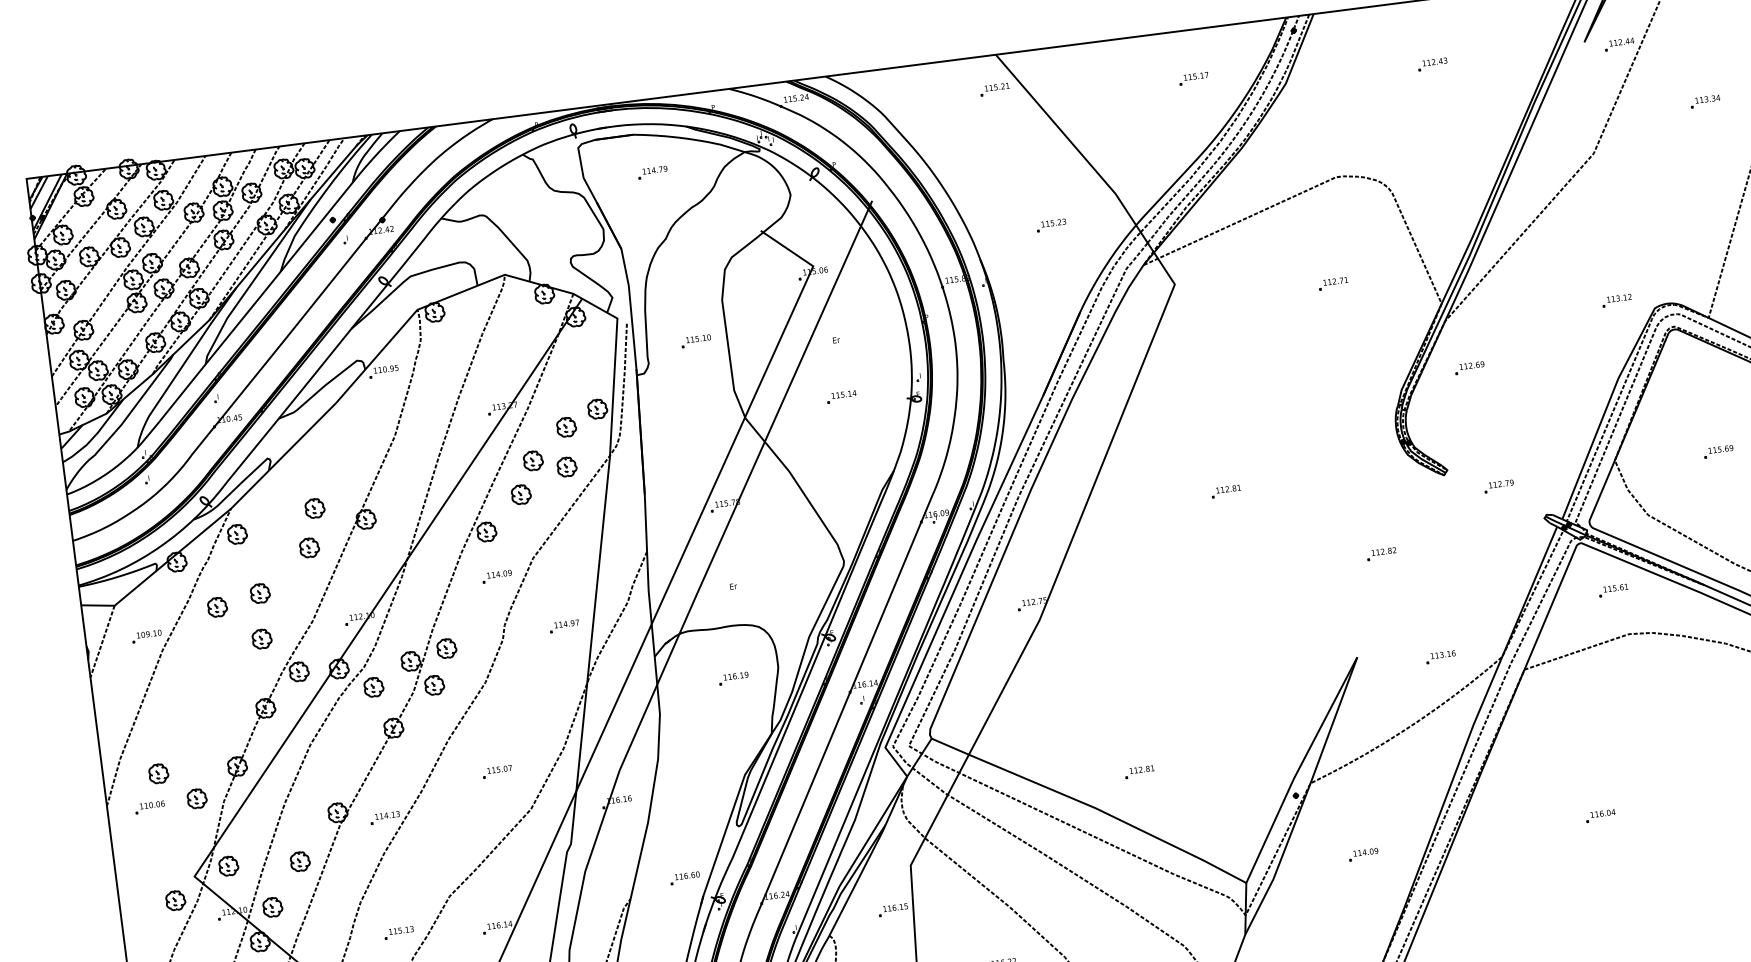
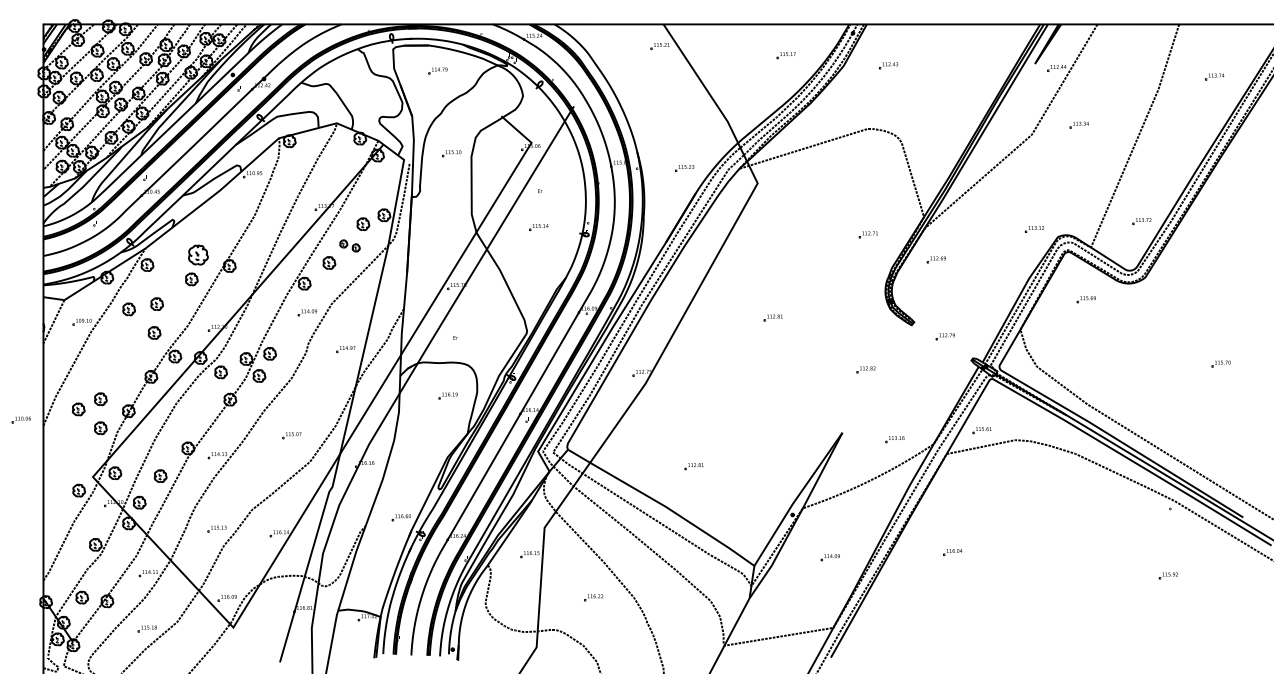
part: (1432, 64) -> (888, 65), moved
part: (1703, 100) -> (1078, 124), moved
part: (1051, 225) -> (684, 168), moved
part: (1331, 283) -> (867, 234), moved
part: (695, 341) -> (451, 153), moved
part: (1717, 451) -> (1085, 299), moved
part: (549, 463) -> (349, 245), size x0.6
part: (314, 507) -> (198, 254), size x1.6
part: (1612, 590) -> (981, 430), moved
part: (190, 753) -> (100, 399), added
part: (1138, 772) -> (693, 466), moved
part: (148, 806) -> (20, 419), moved
part: (1600, 816) -> (952, 552), moved

